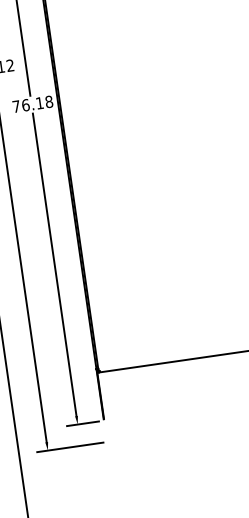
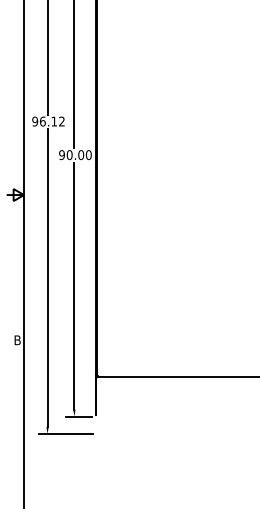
text: (32, 104) -> (75, 155), 76.18 -> 90.00

